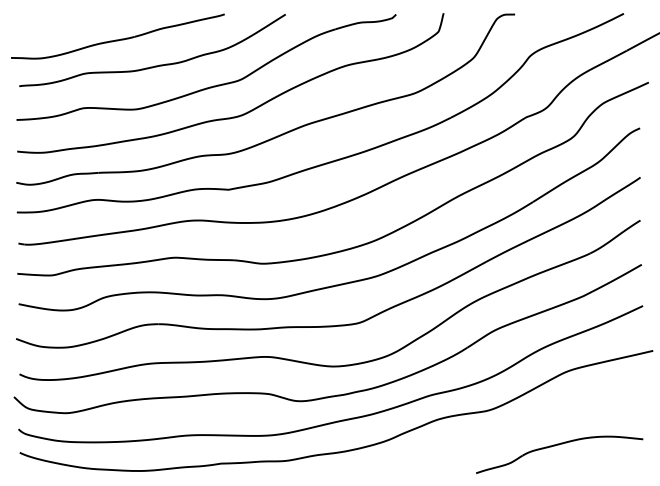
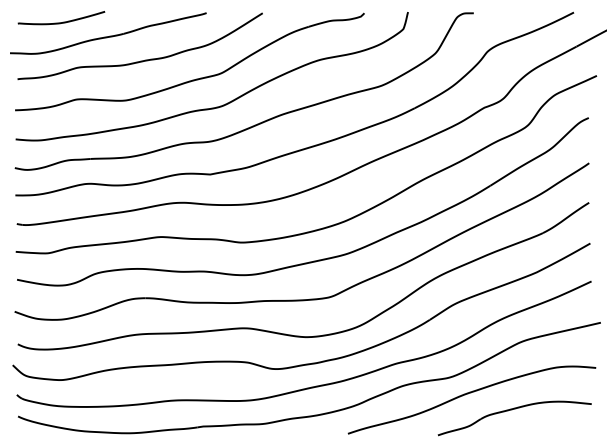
curve: (69, 23) -> (63, 21), added
curve: (509, 428) -> (468, 394), added

